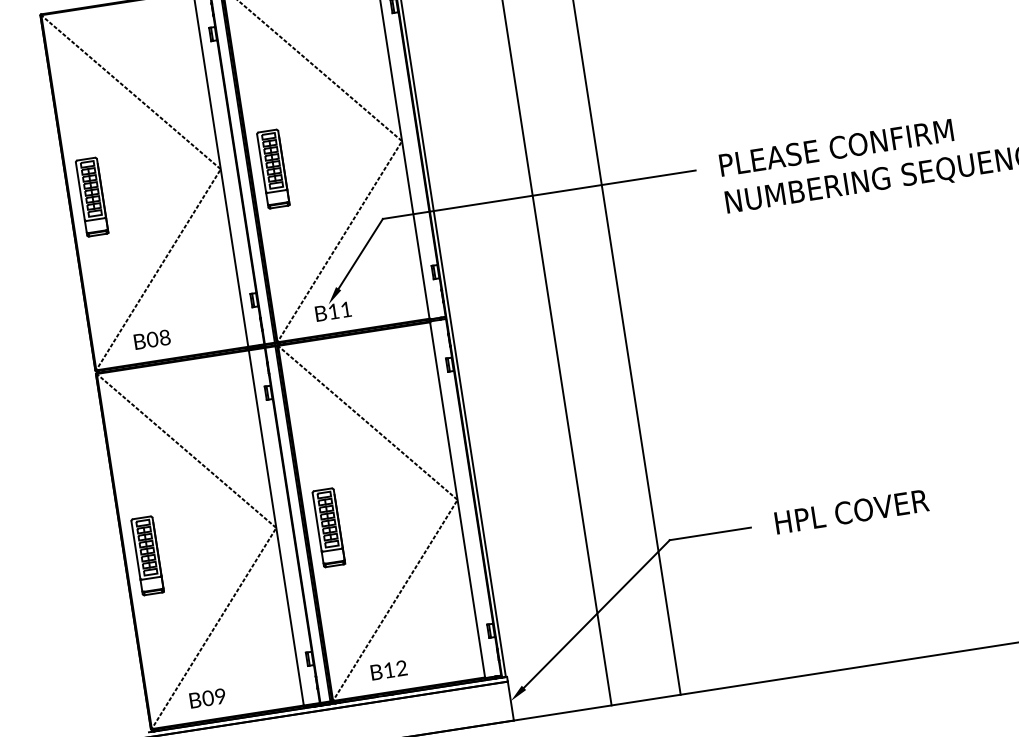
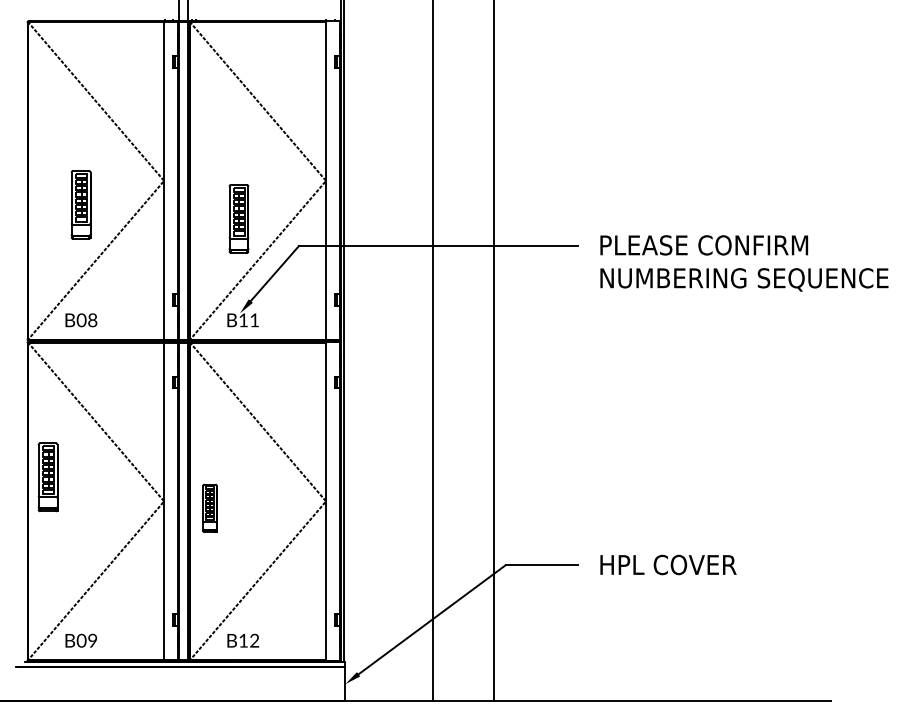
part: (272, 168) -> (238, 218), moved
part: (91, 196) -> (80, 204), moved
part: (328, 528) -> (209, 508), size x0.7
part: (146, 556) -> (47, 477), moved

